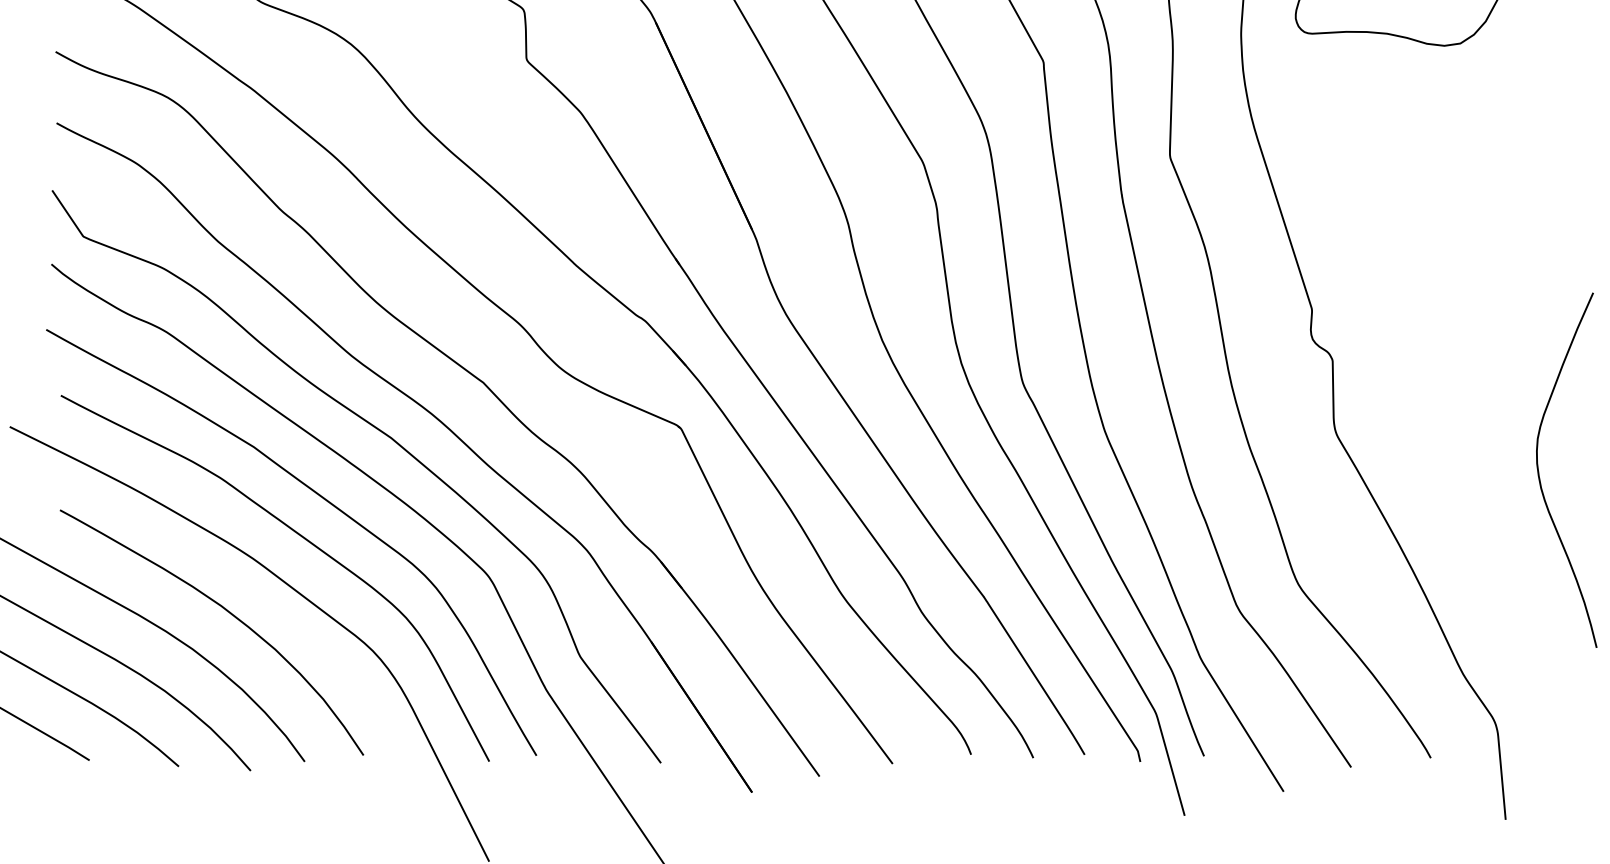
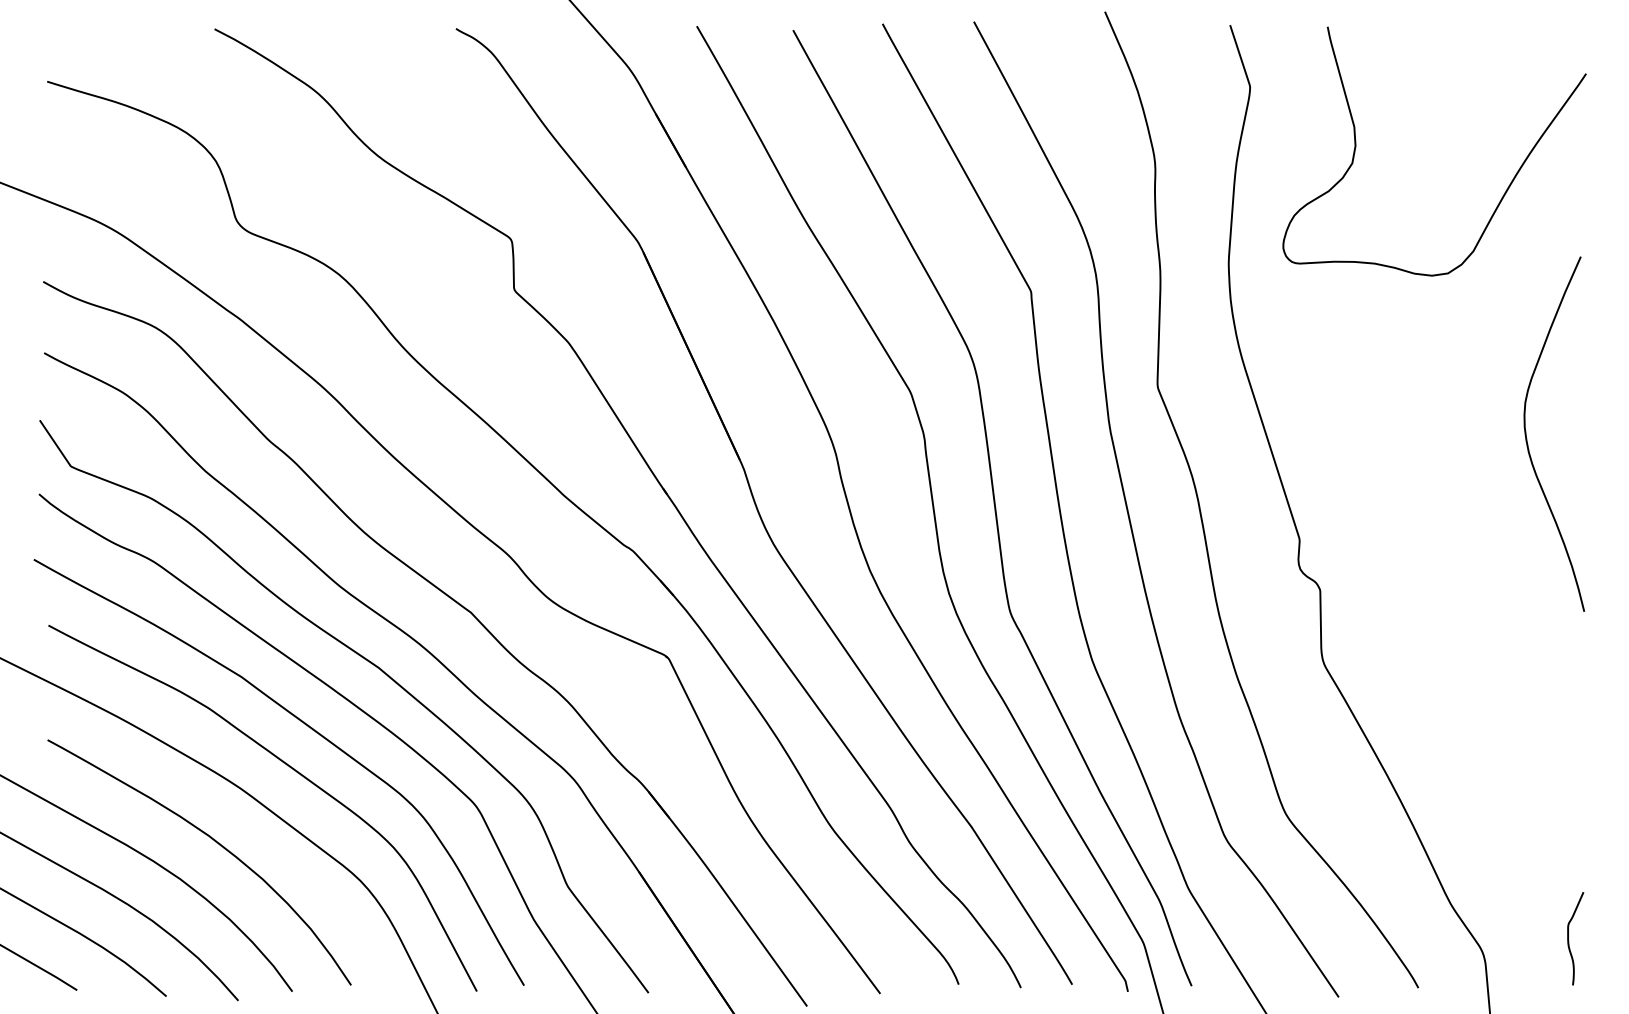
curve: (1539, 474) -> (1527, 438), moved
curve: (1581, 710) -> (1569, 940), added

